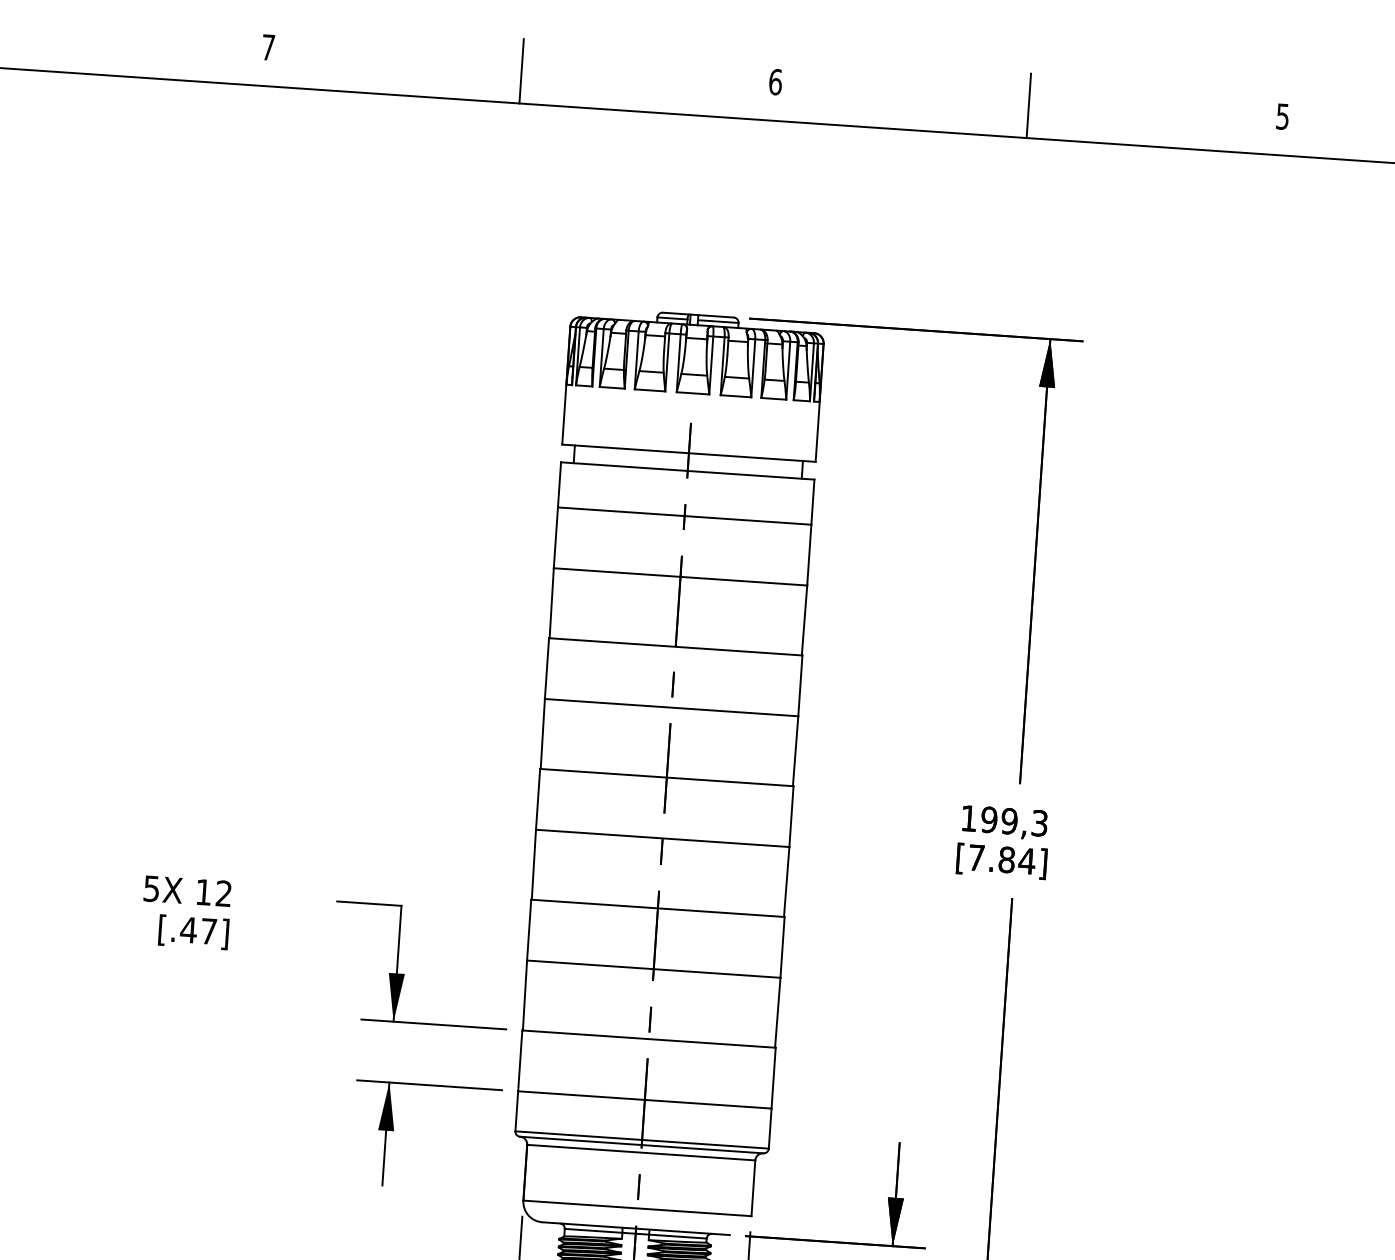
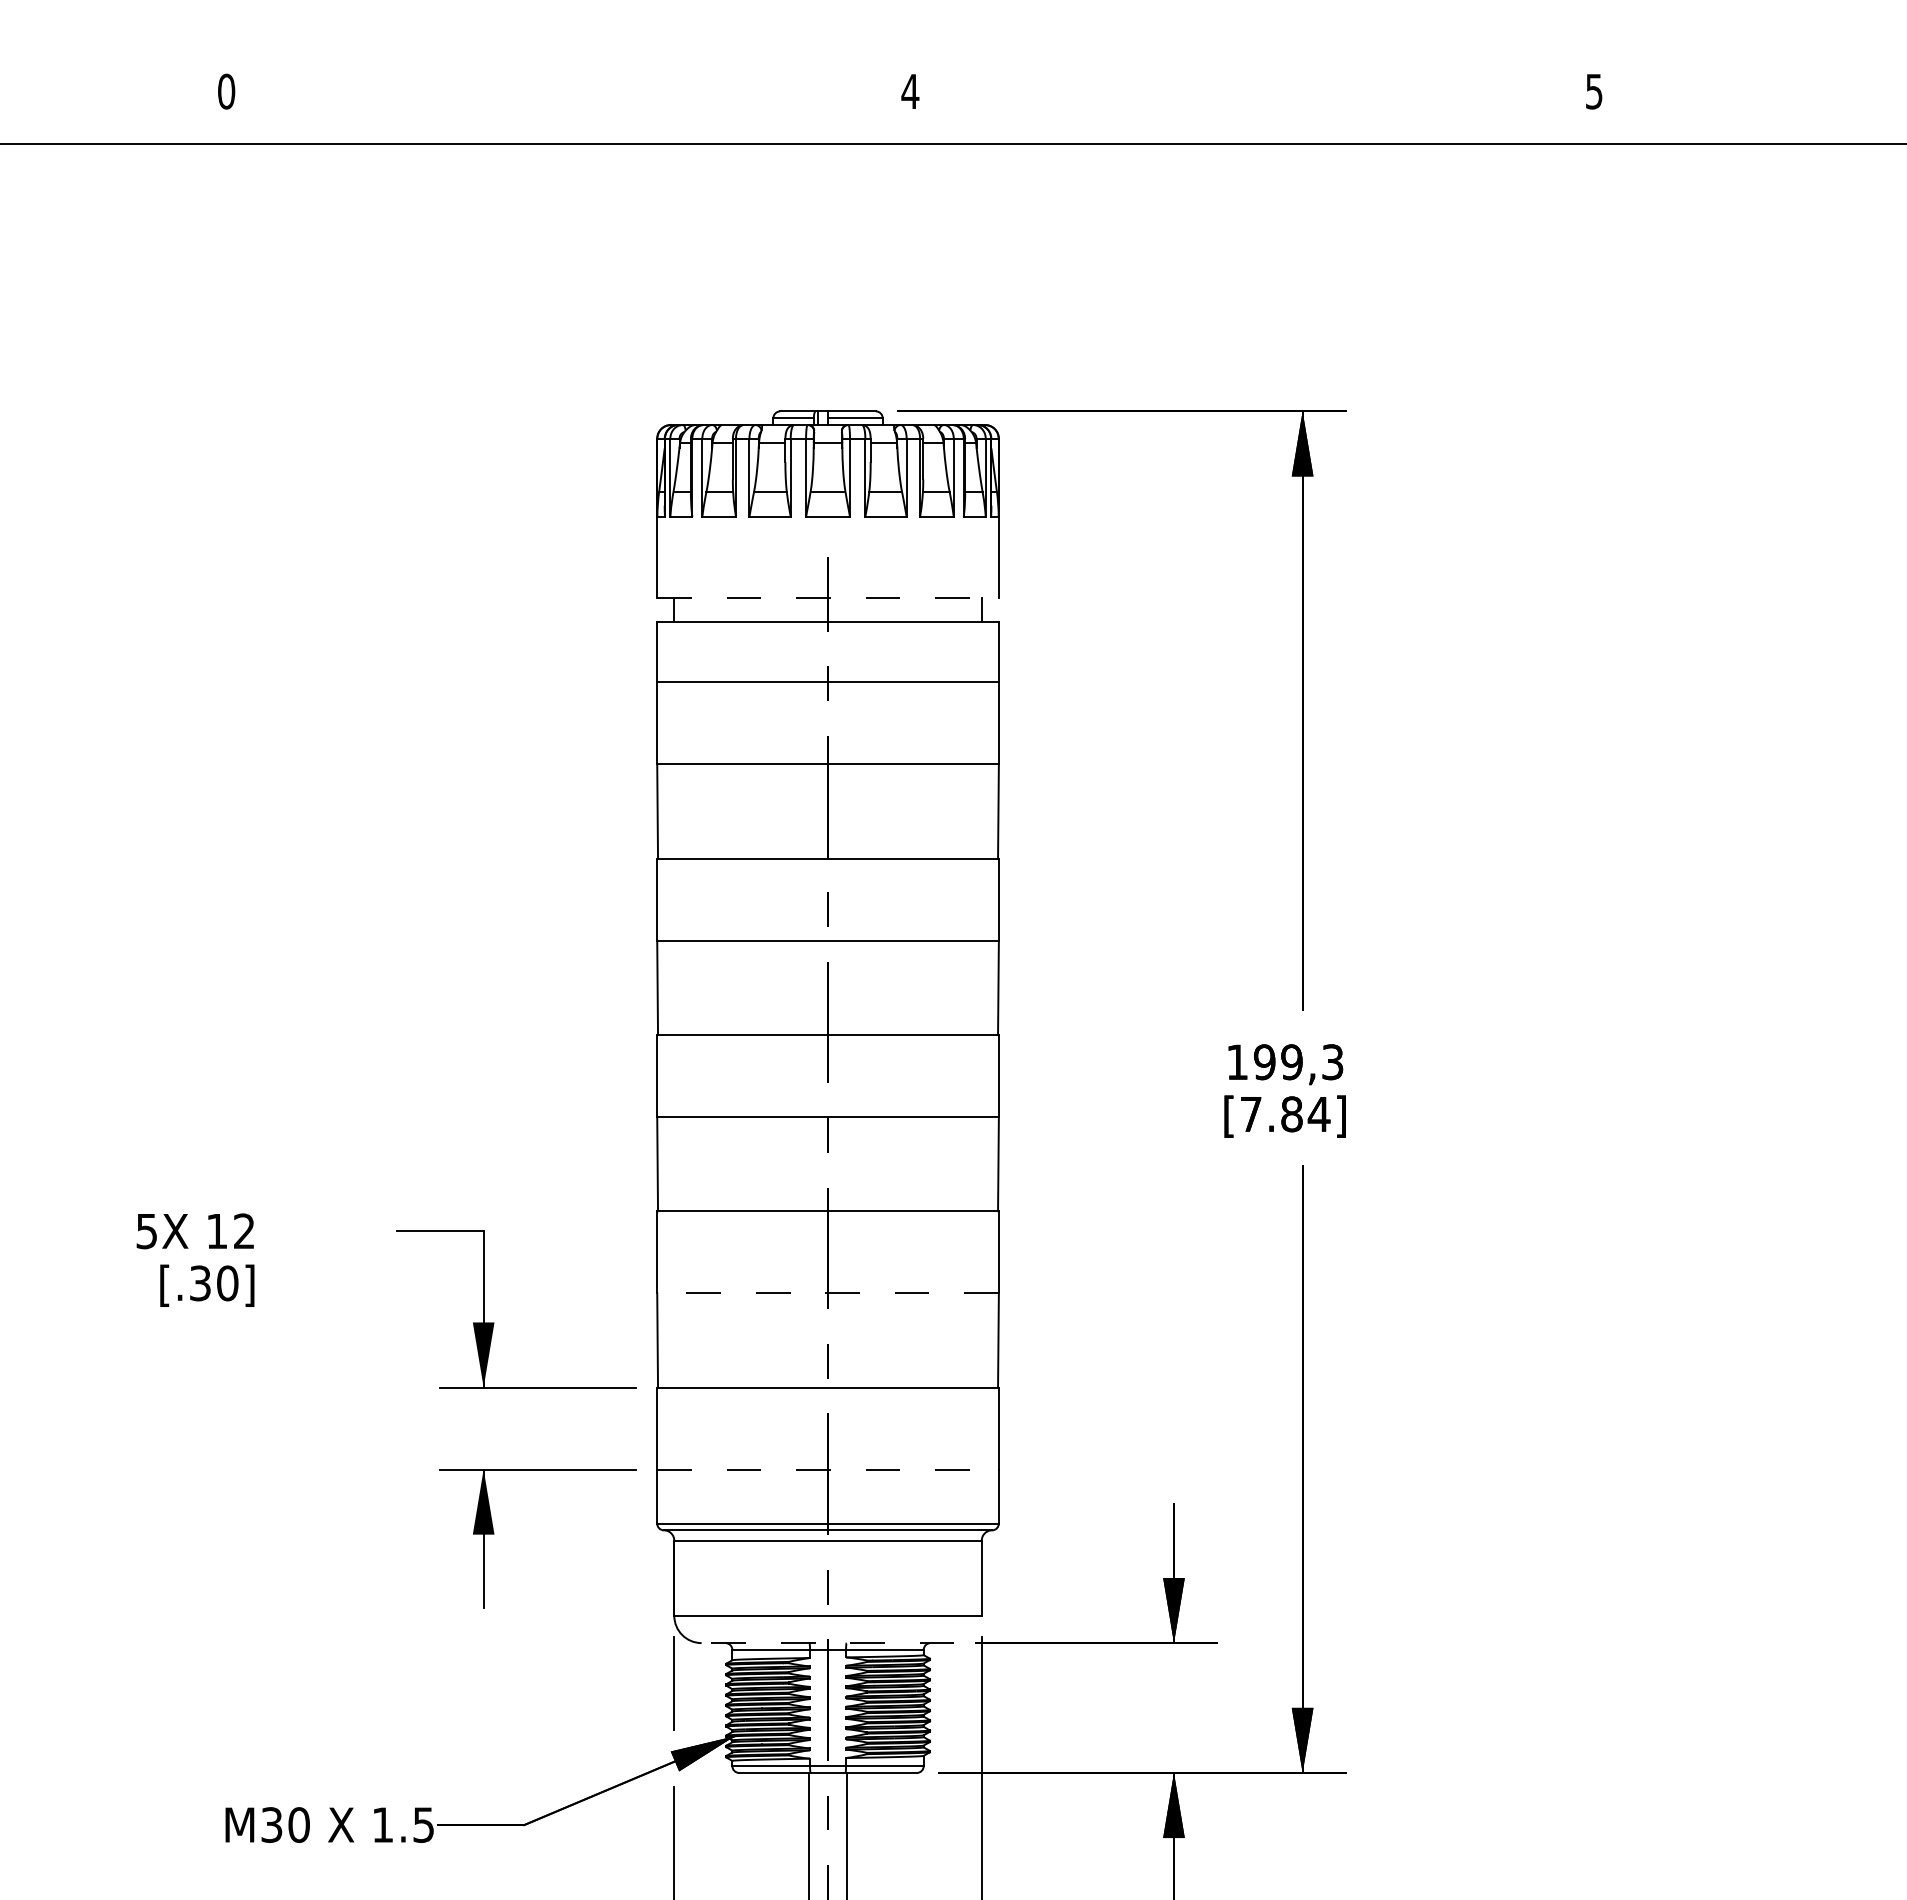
text: (268, 47) -> (226, 91), 7 -> 0
line: (521, 70) -> (568, 99), removed
text: (775, 82) -> (910, 91), 6 -> 4
line: (1028, 105) -> (1252, 99), removed
line: (689, 453) -> (828, 597), solid -> dashed
text: (198, 930) -> (213, 1283), [.47] -> [.30]
line: (654, 969) -> (828, 1293), solid -> dashed
line: (645, 1099) -> (828, 1469), solid -> dashed
line: (635, 1228) -> (827, 1643), solid -> dashed

